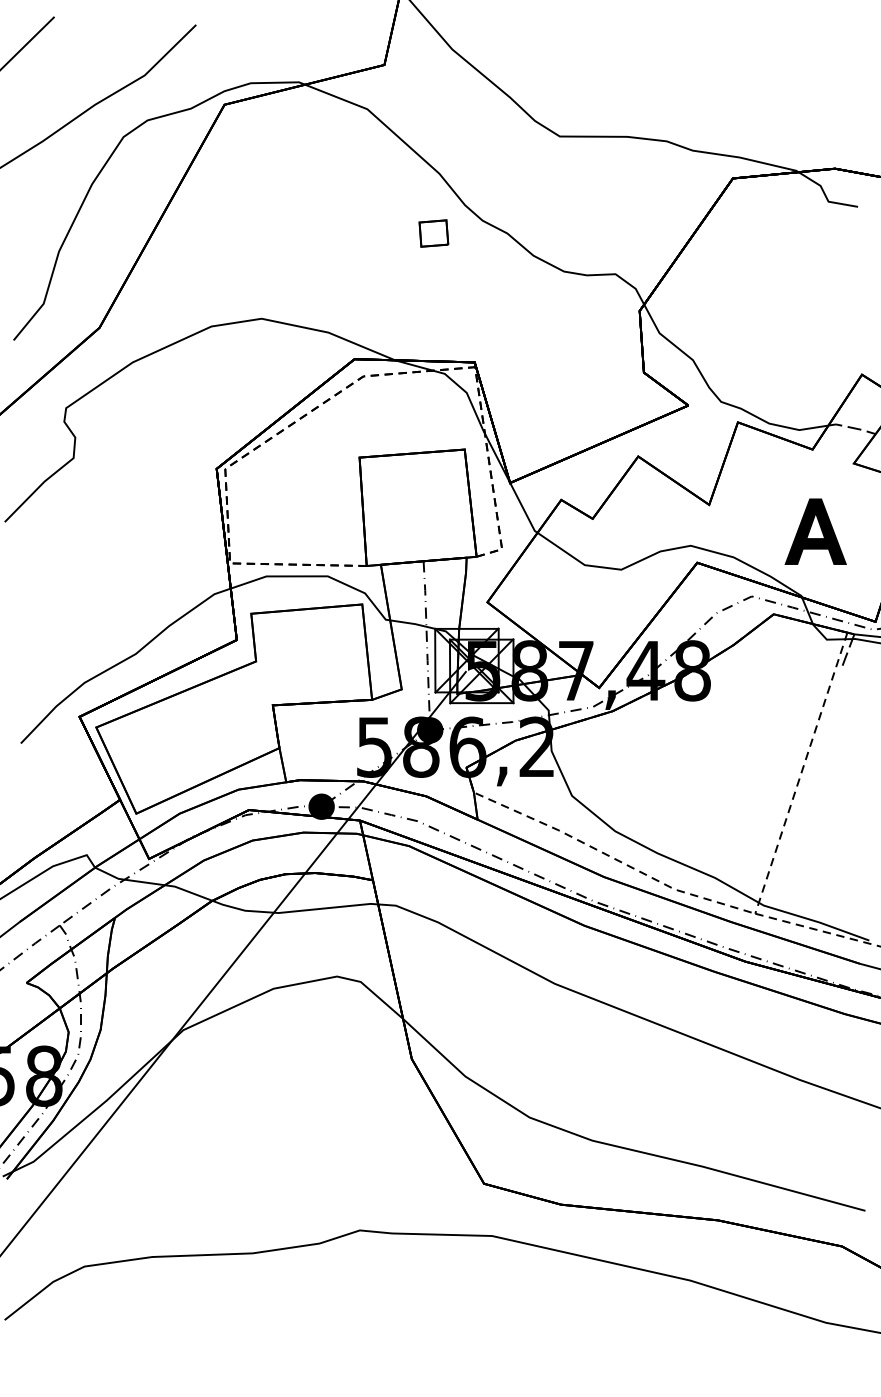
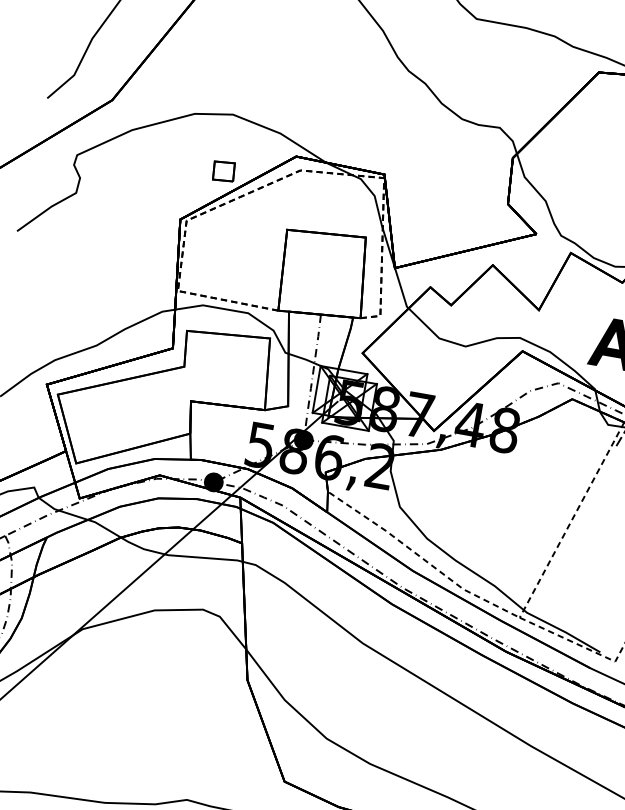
part: (433, 233) -> (223, 171), moved

